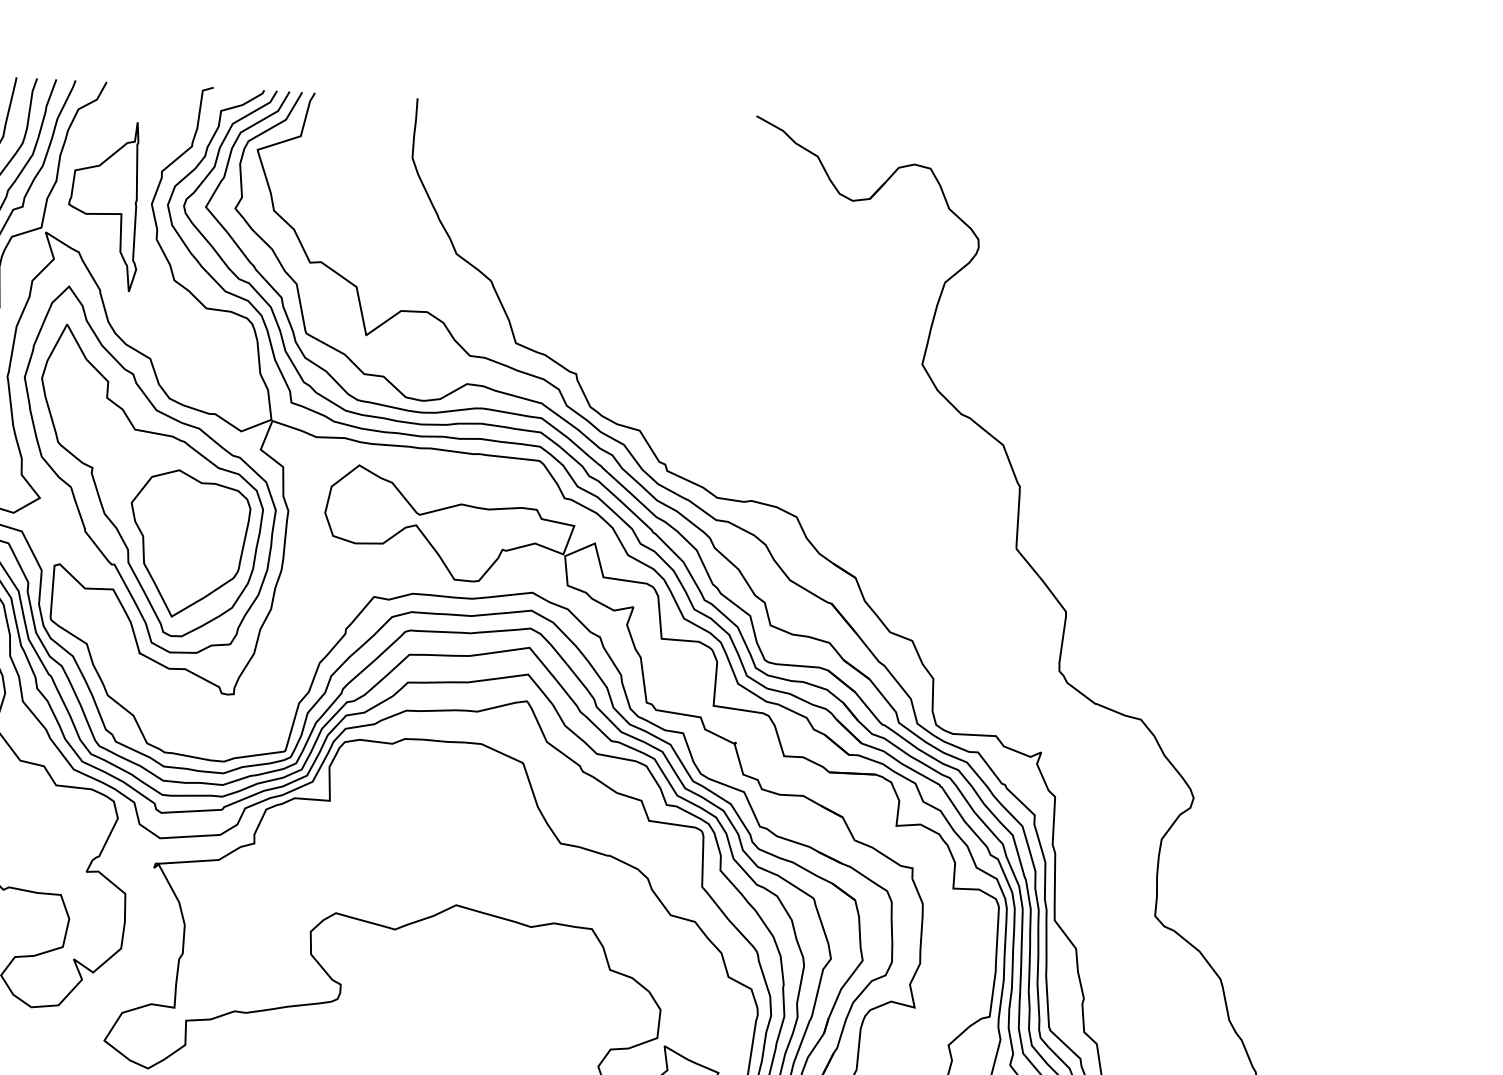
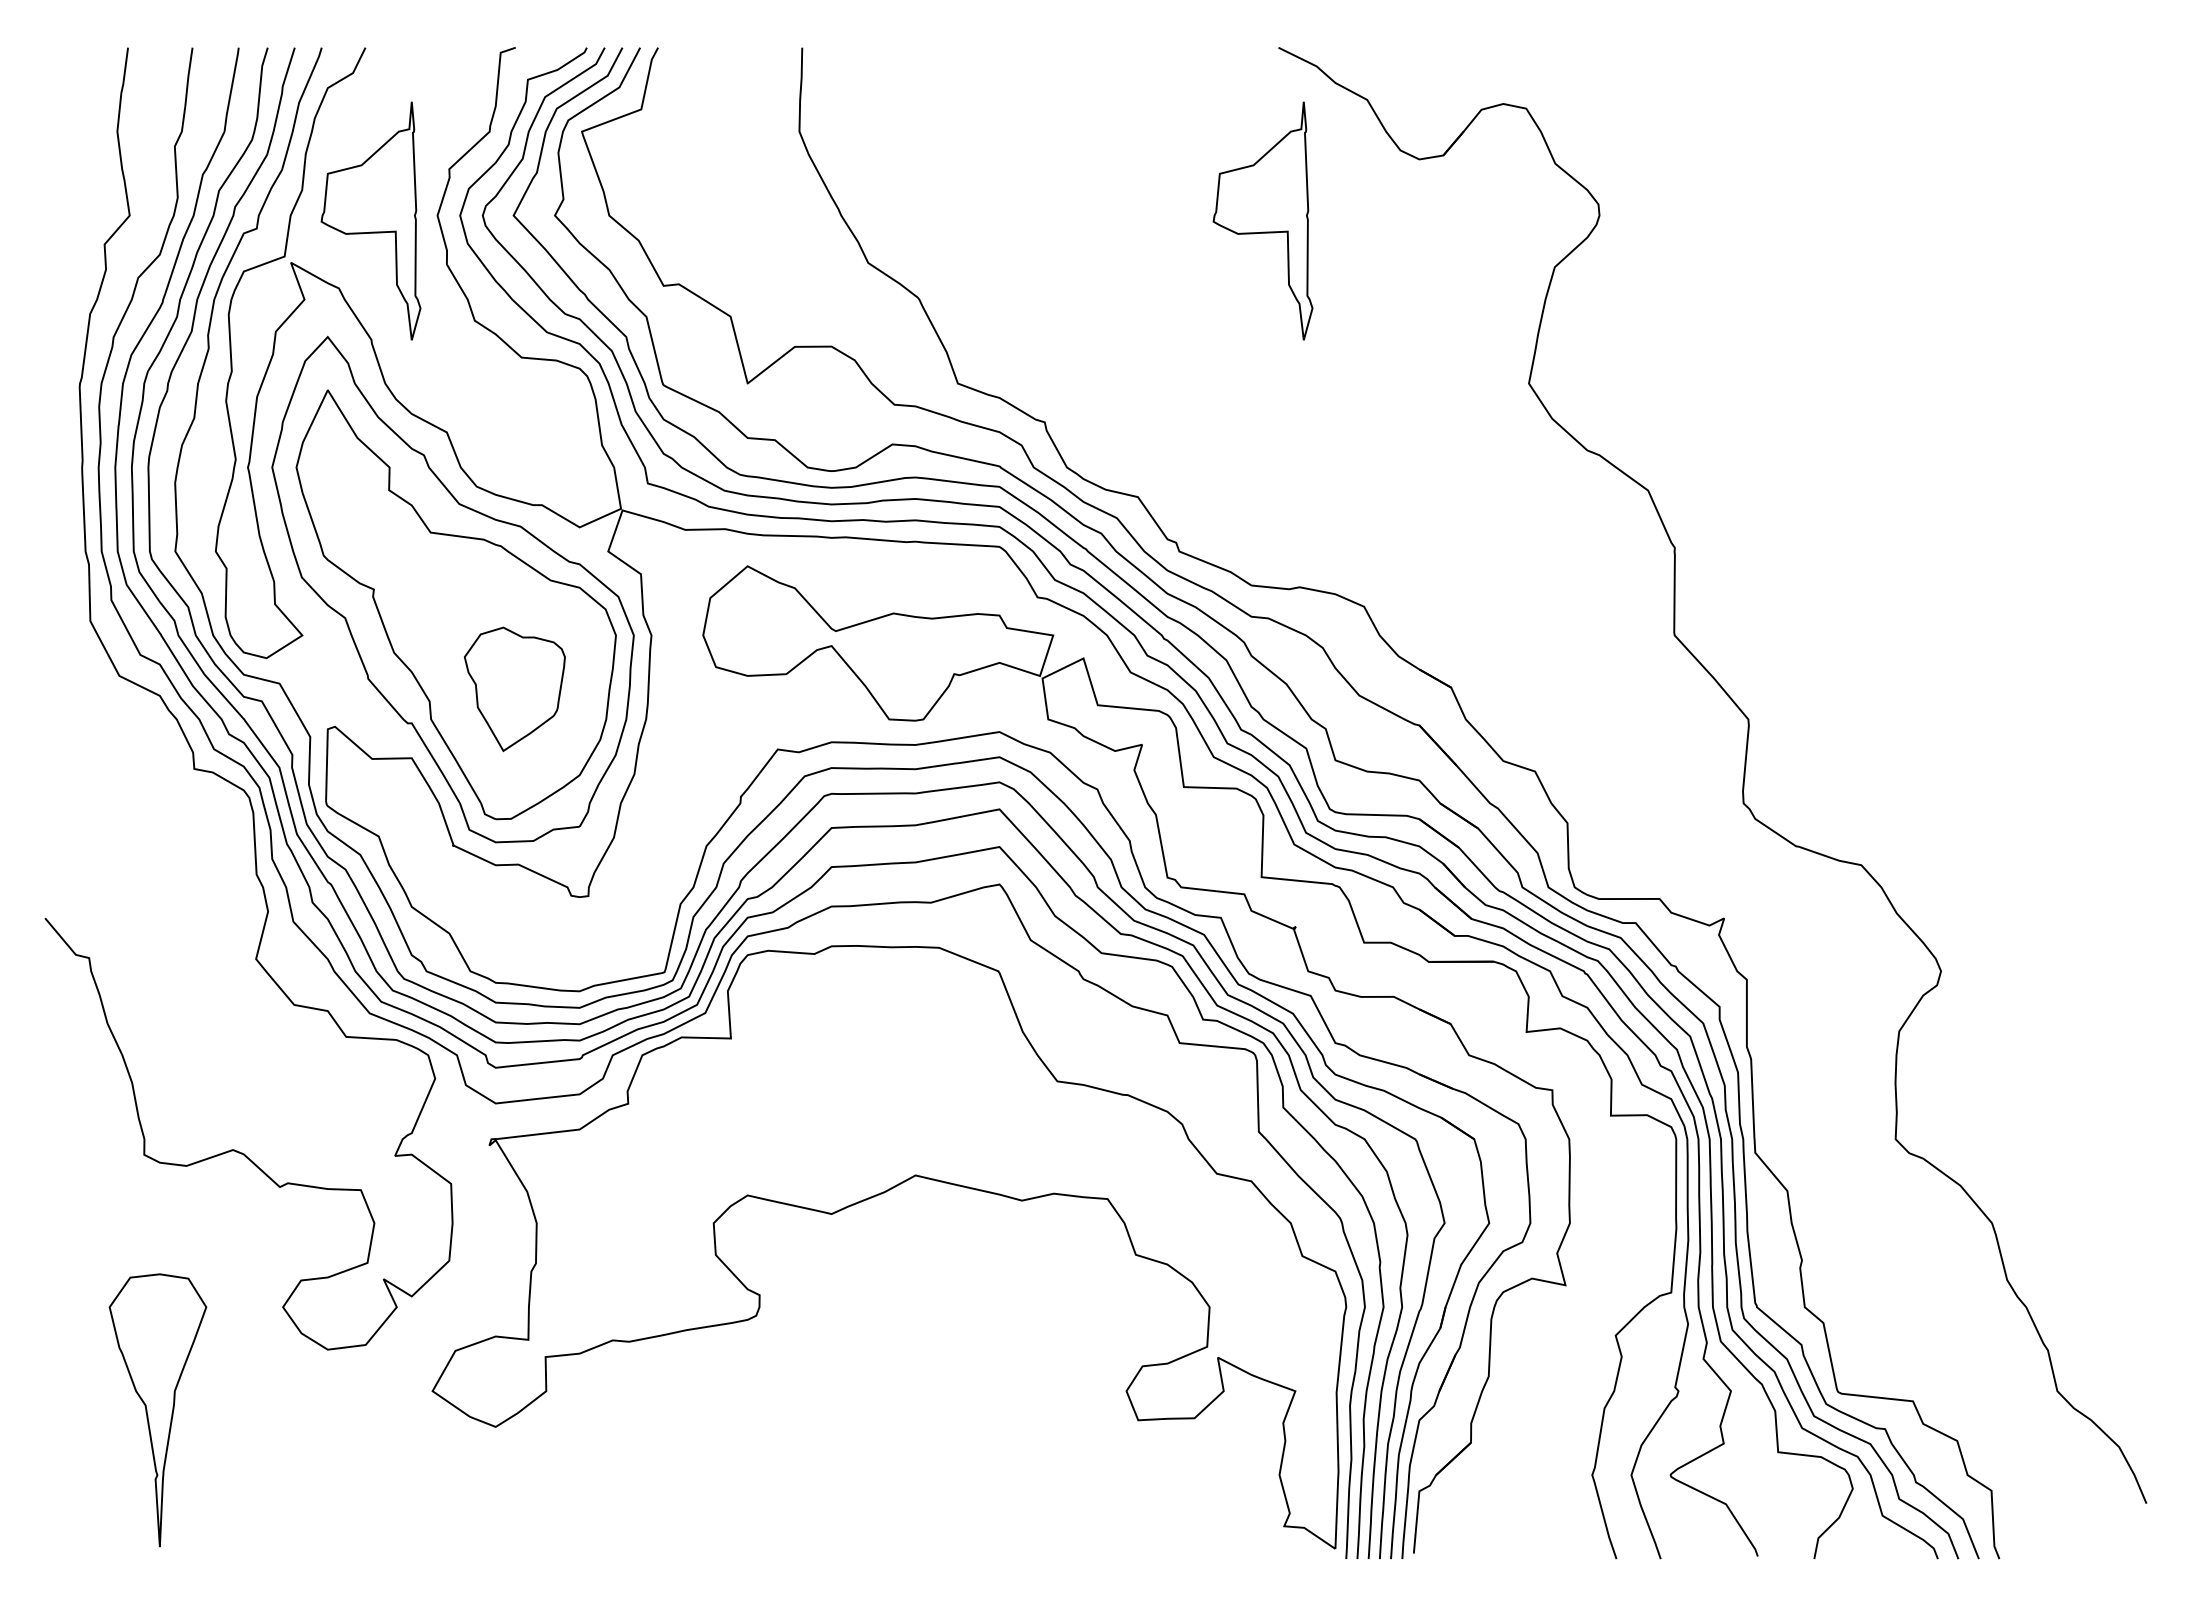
part: (738, 238) -> (1262, 220), added
part: (188, 544) -> (514, 689), size x0.6

